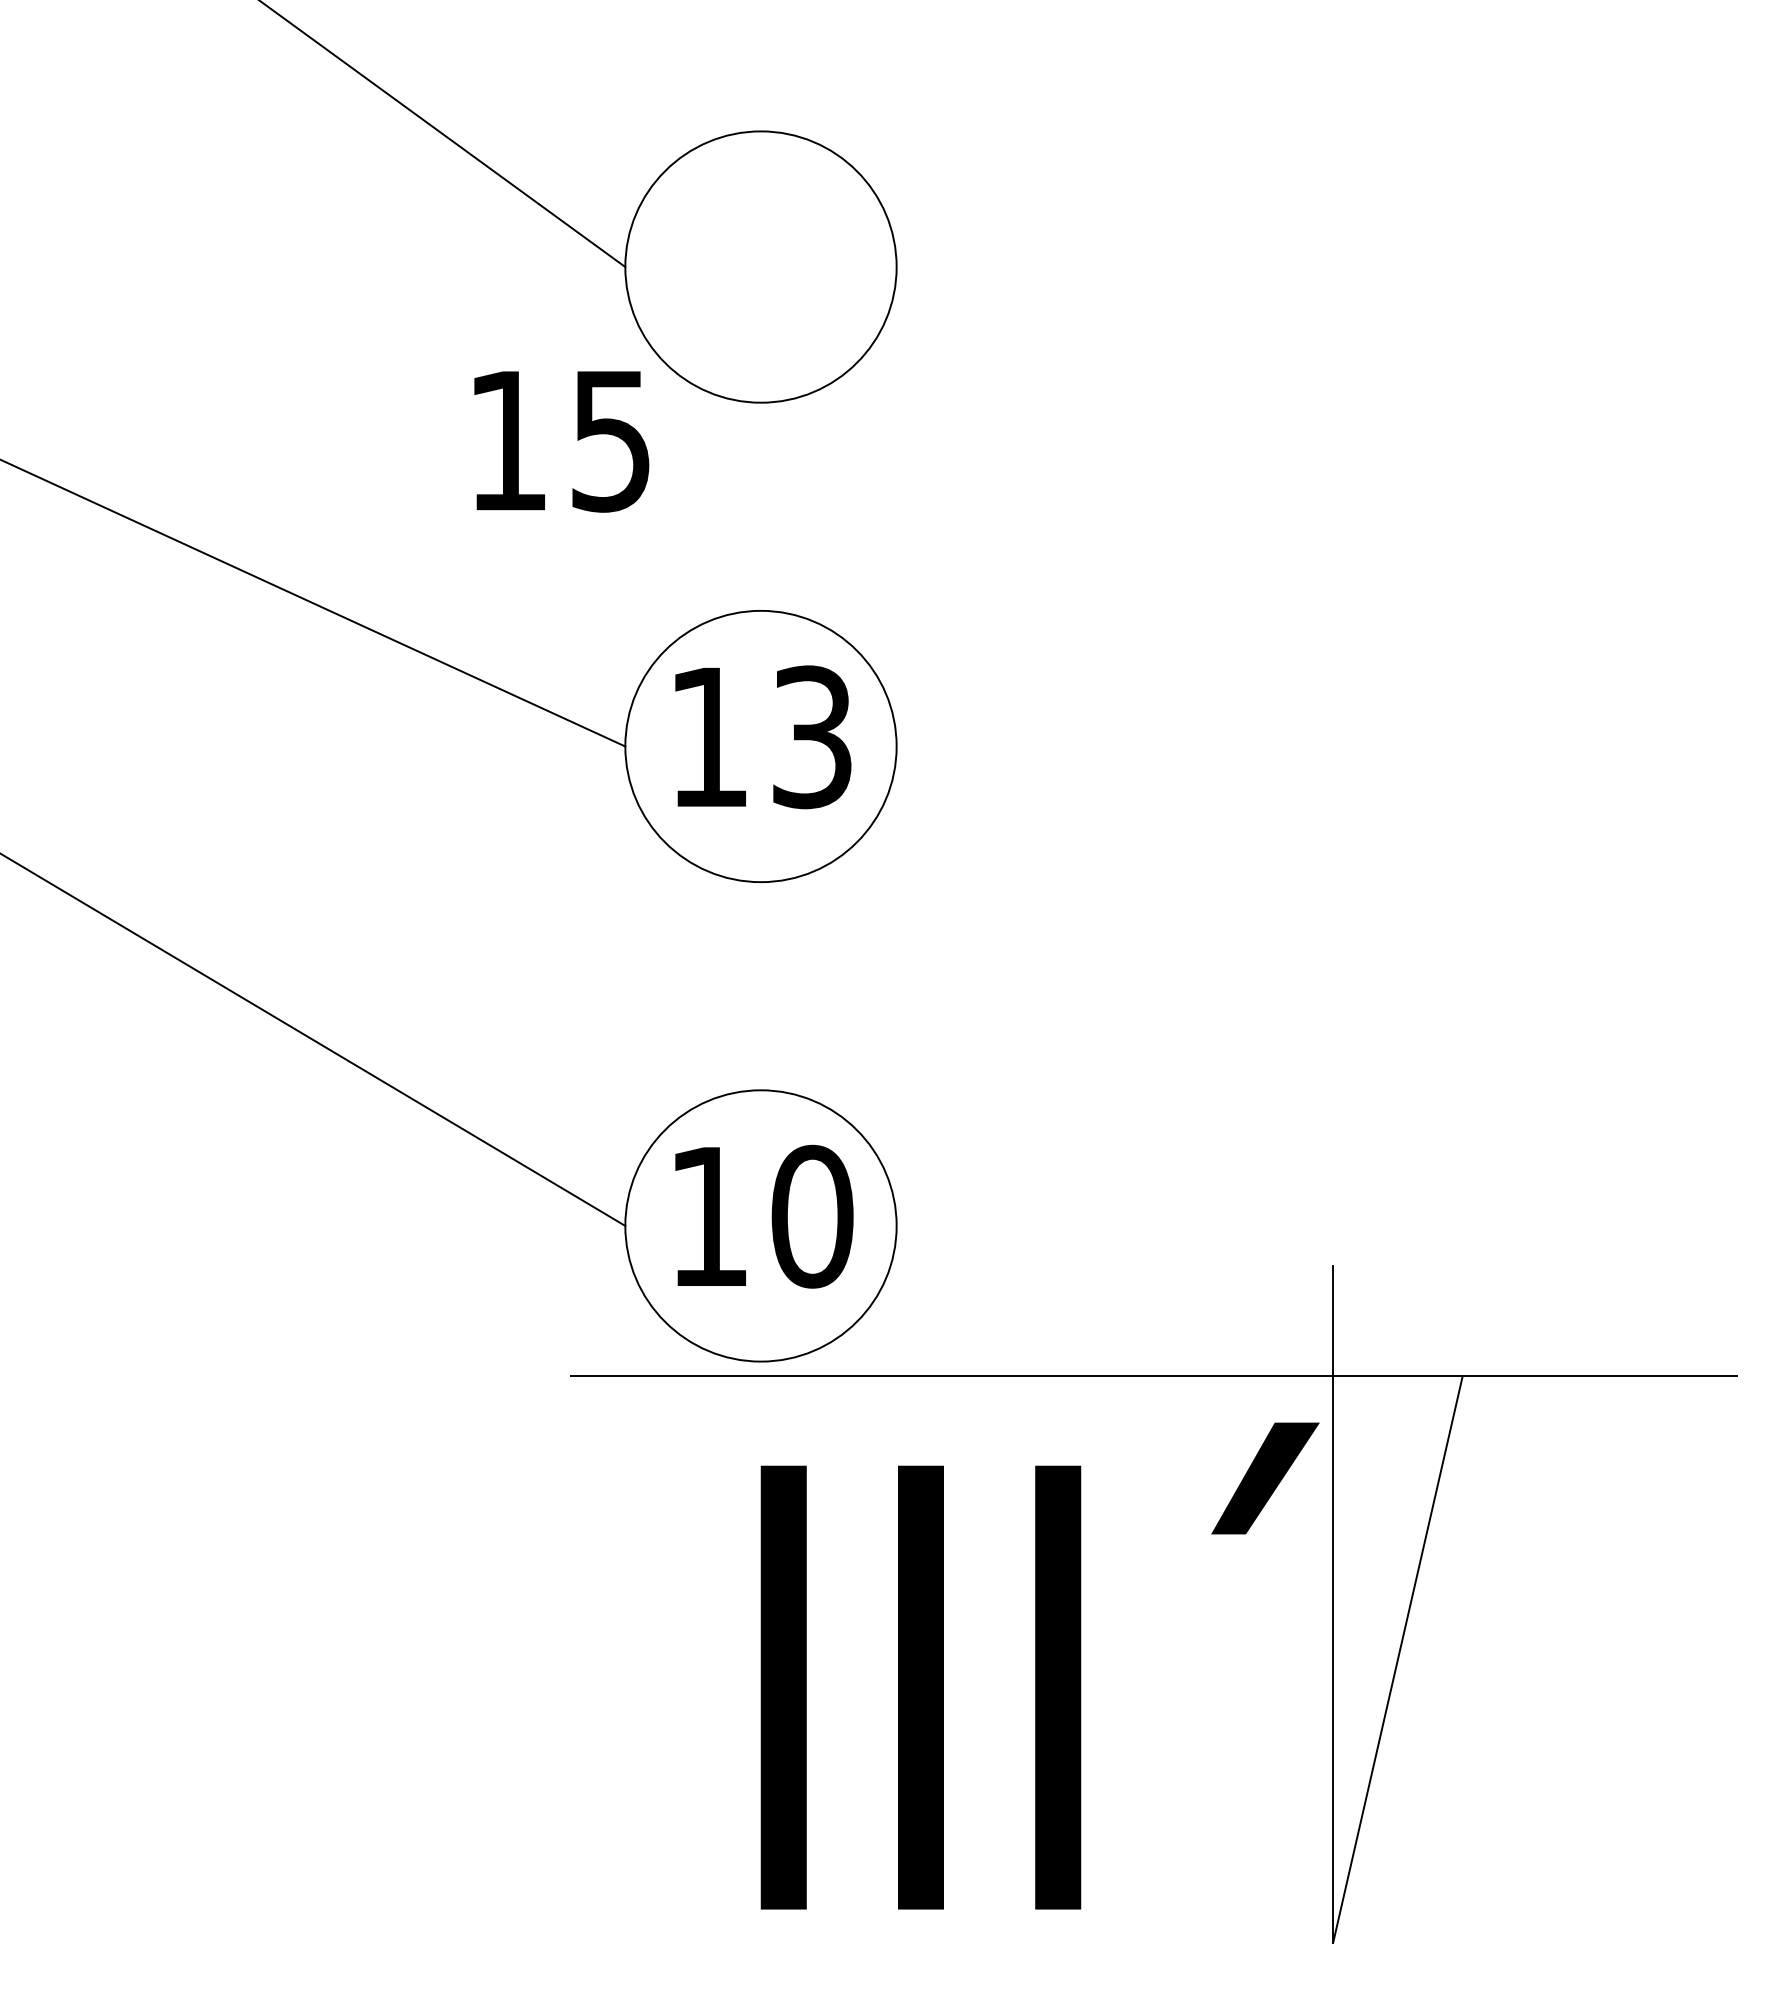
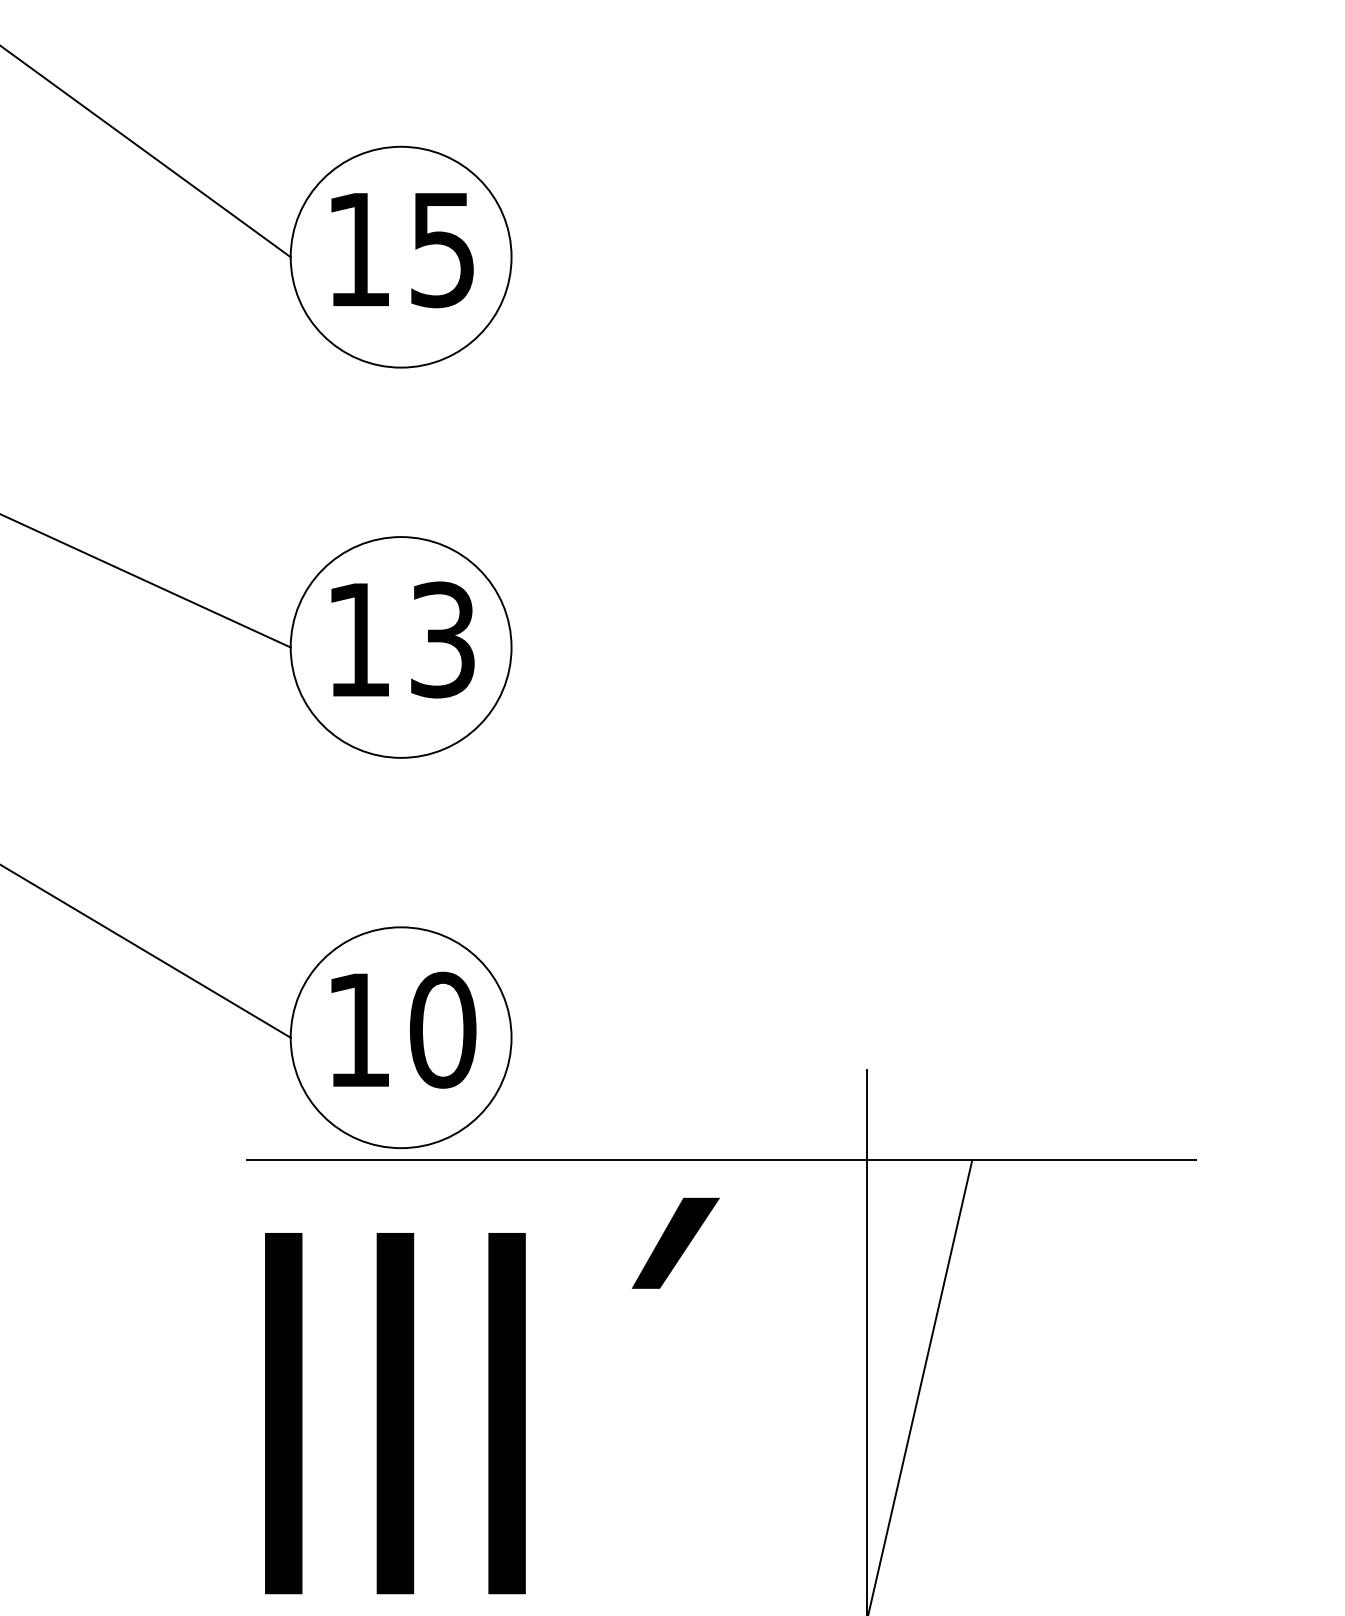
text: (561, 441) -> (402, 250), moved
text: (1039, 1665) -> (491, 1395), moved

